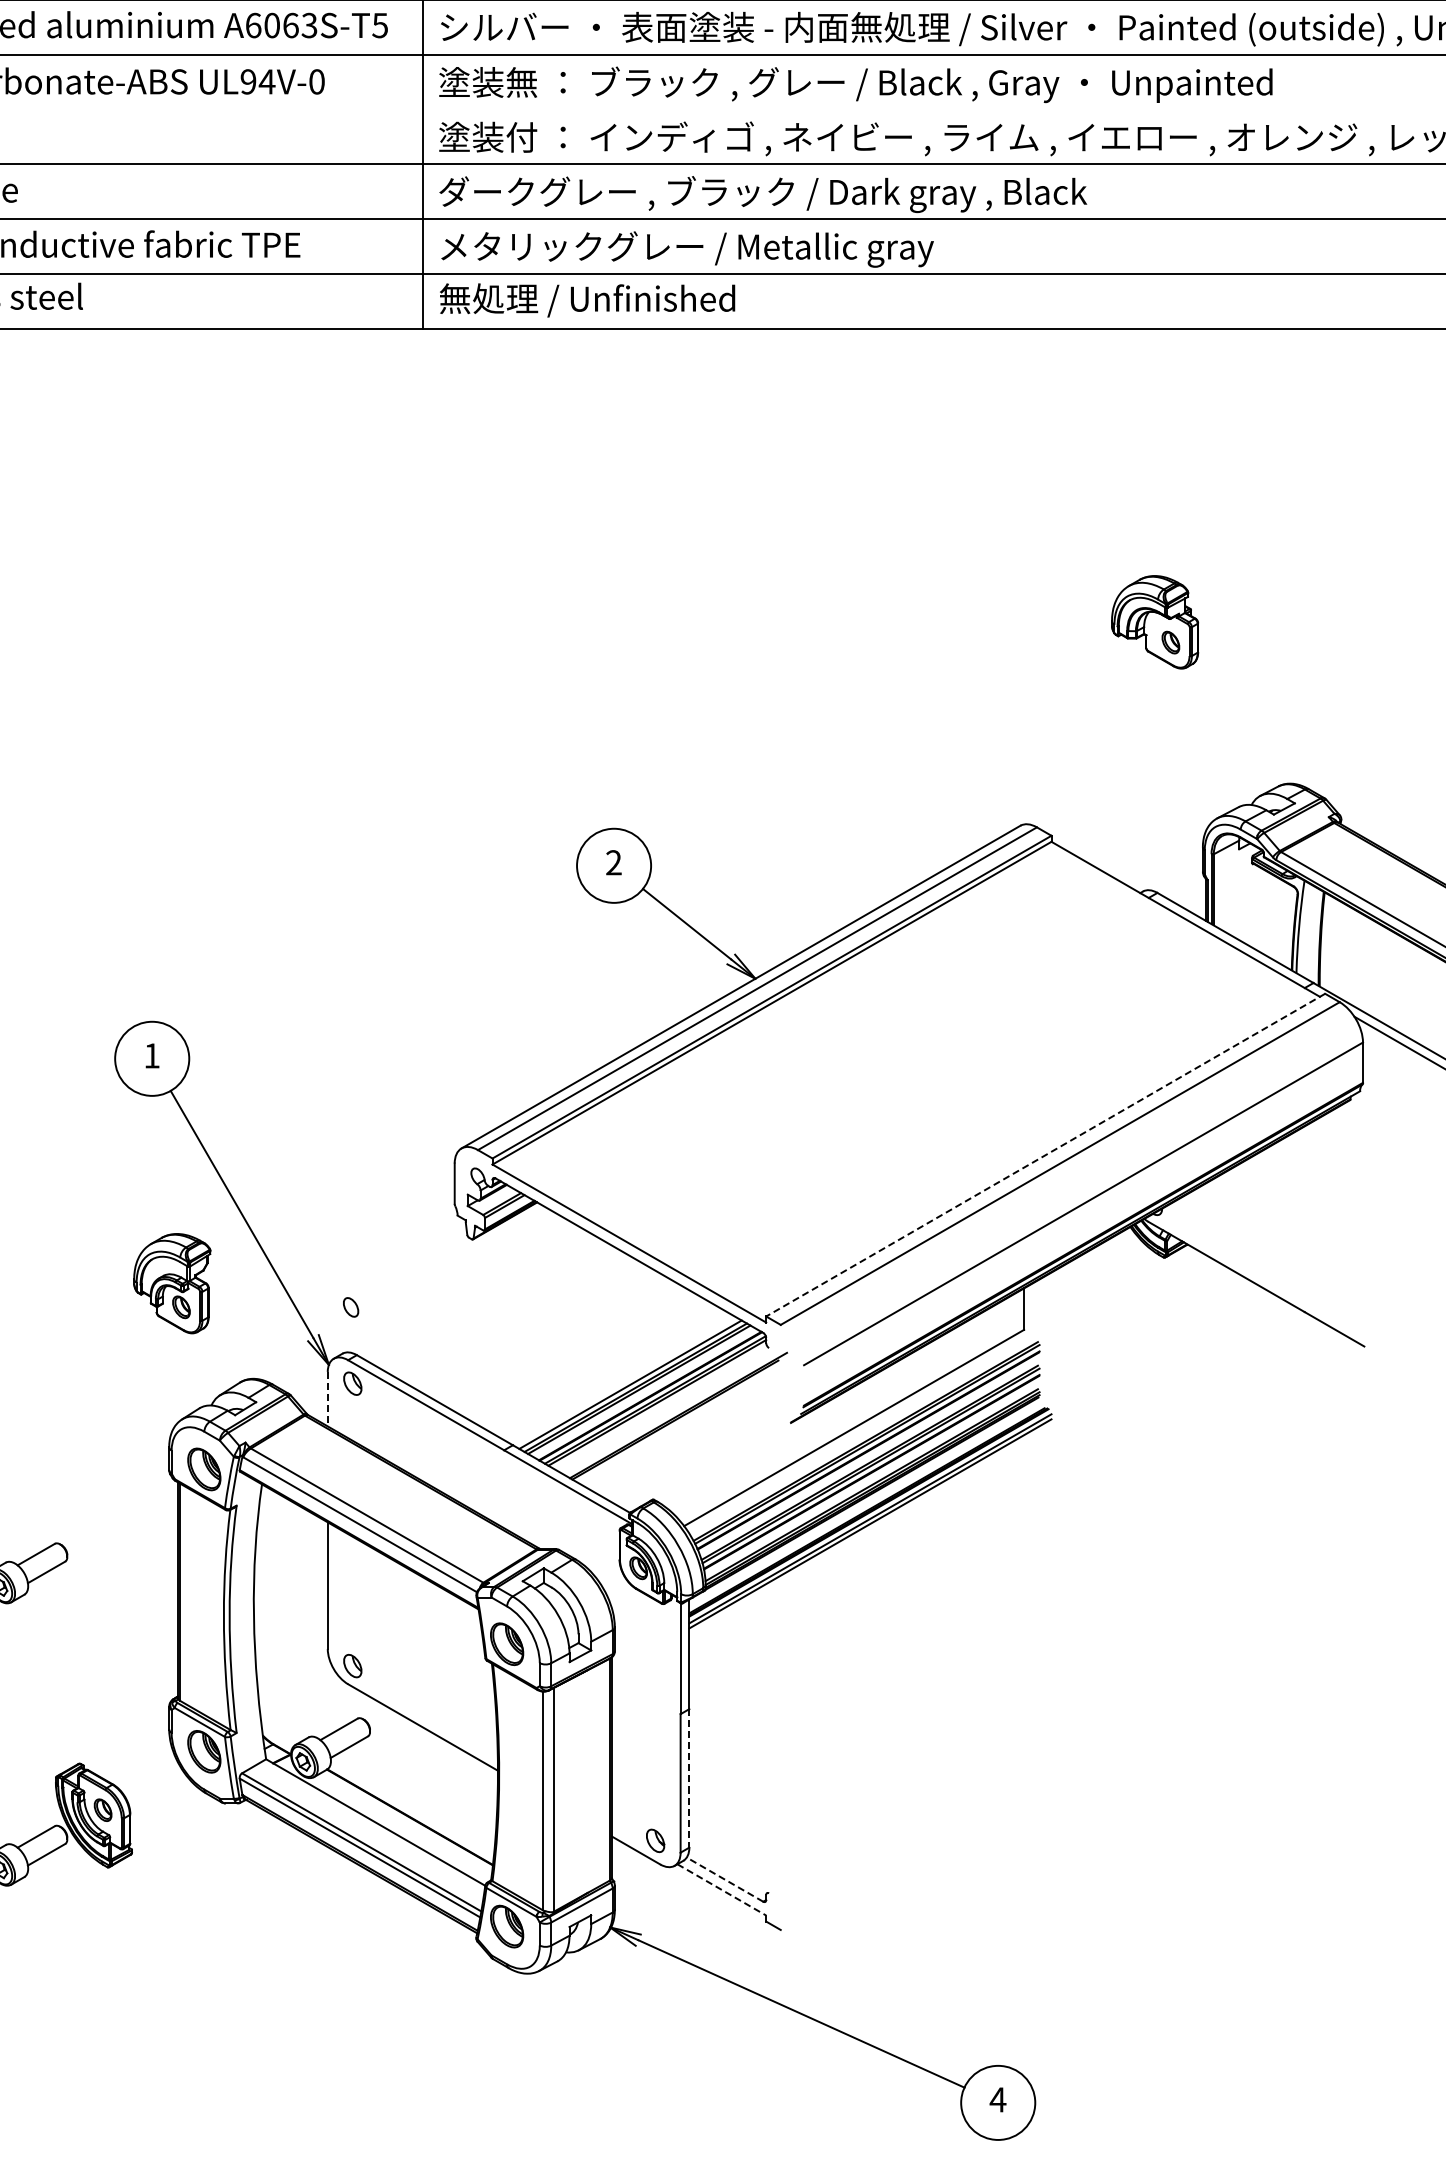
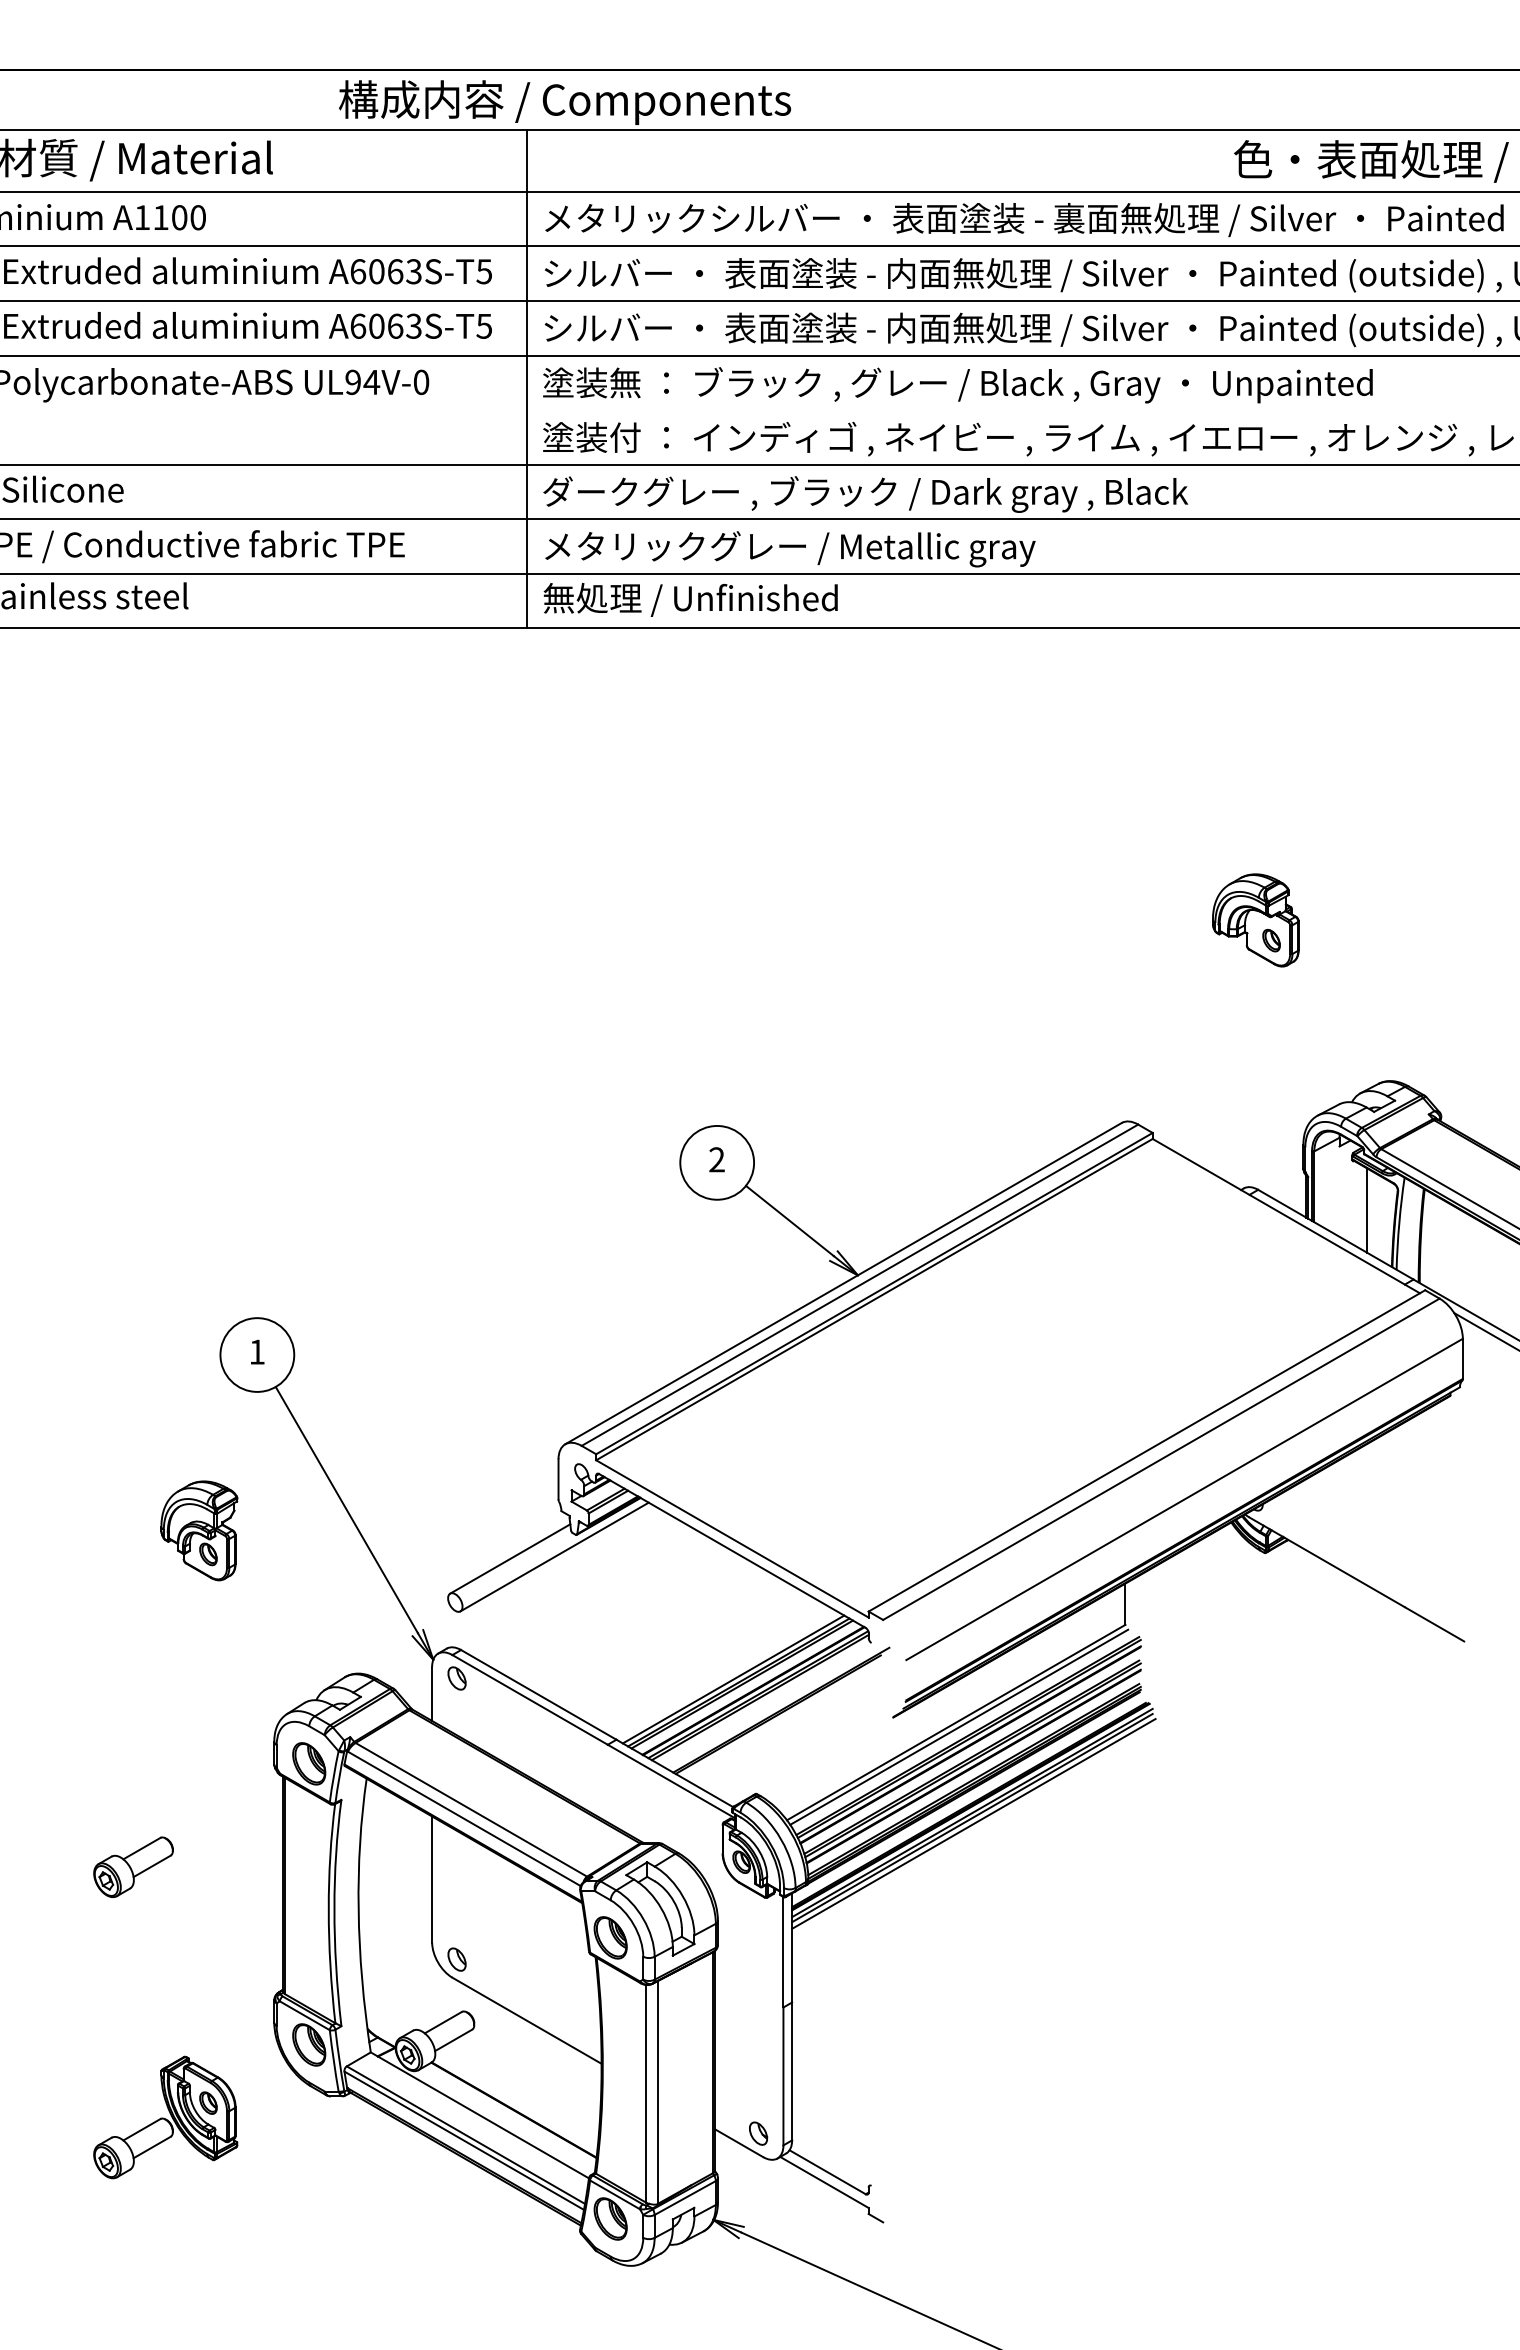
line: (1267, 913) -> (1367, 1210), added
line: (1045, 1155) -> (1146, 1451), dashed -> solid
line: (450, 1261) -> (554, 1556), added
line: (406, 1263) -> (510, 1558), added
part: (172, 1283) -> (199, 1530), moved
line: (328, 1399) -> (432, 1694), dashed -> solid
line: (857, 1431) -> (959, 1726), added
line: (871, 1529) -> (973, 1823), added
line: (689, 1778) -> (792, 2071), dashed -> solid
line: (724, 1879) -> (827, 2172), dashed -> solid
line: (721, 1889) -> (824, 2182), dashed -> solid

